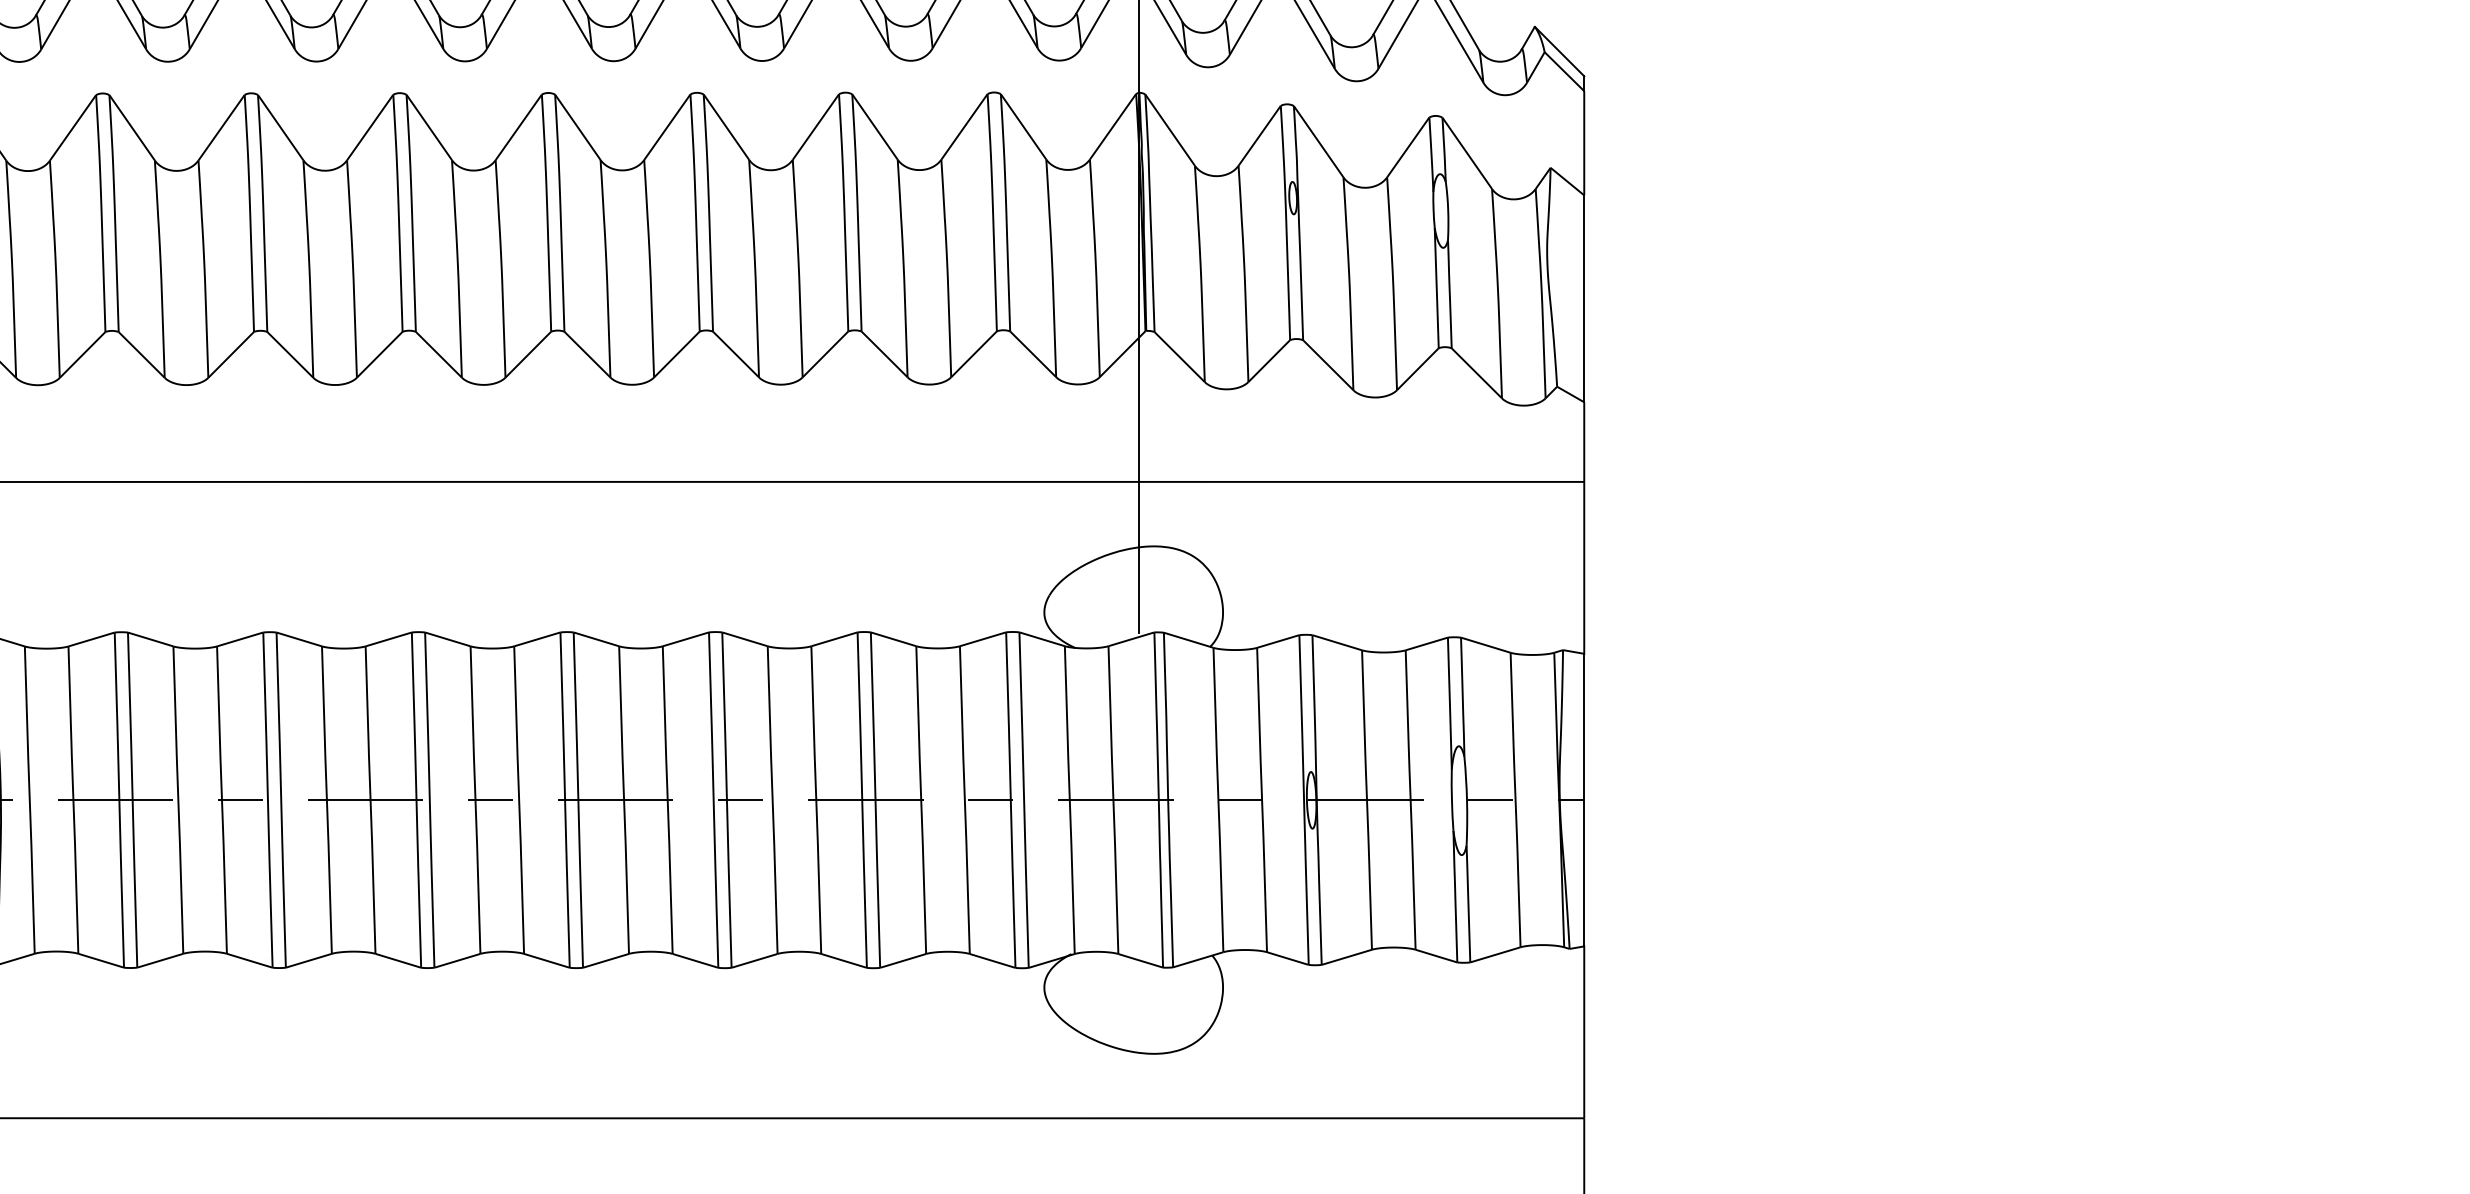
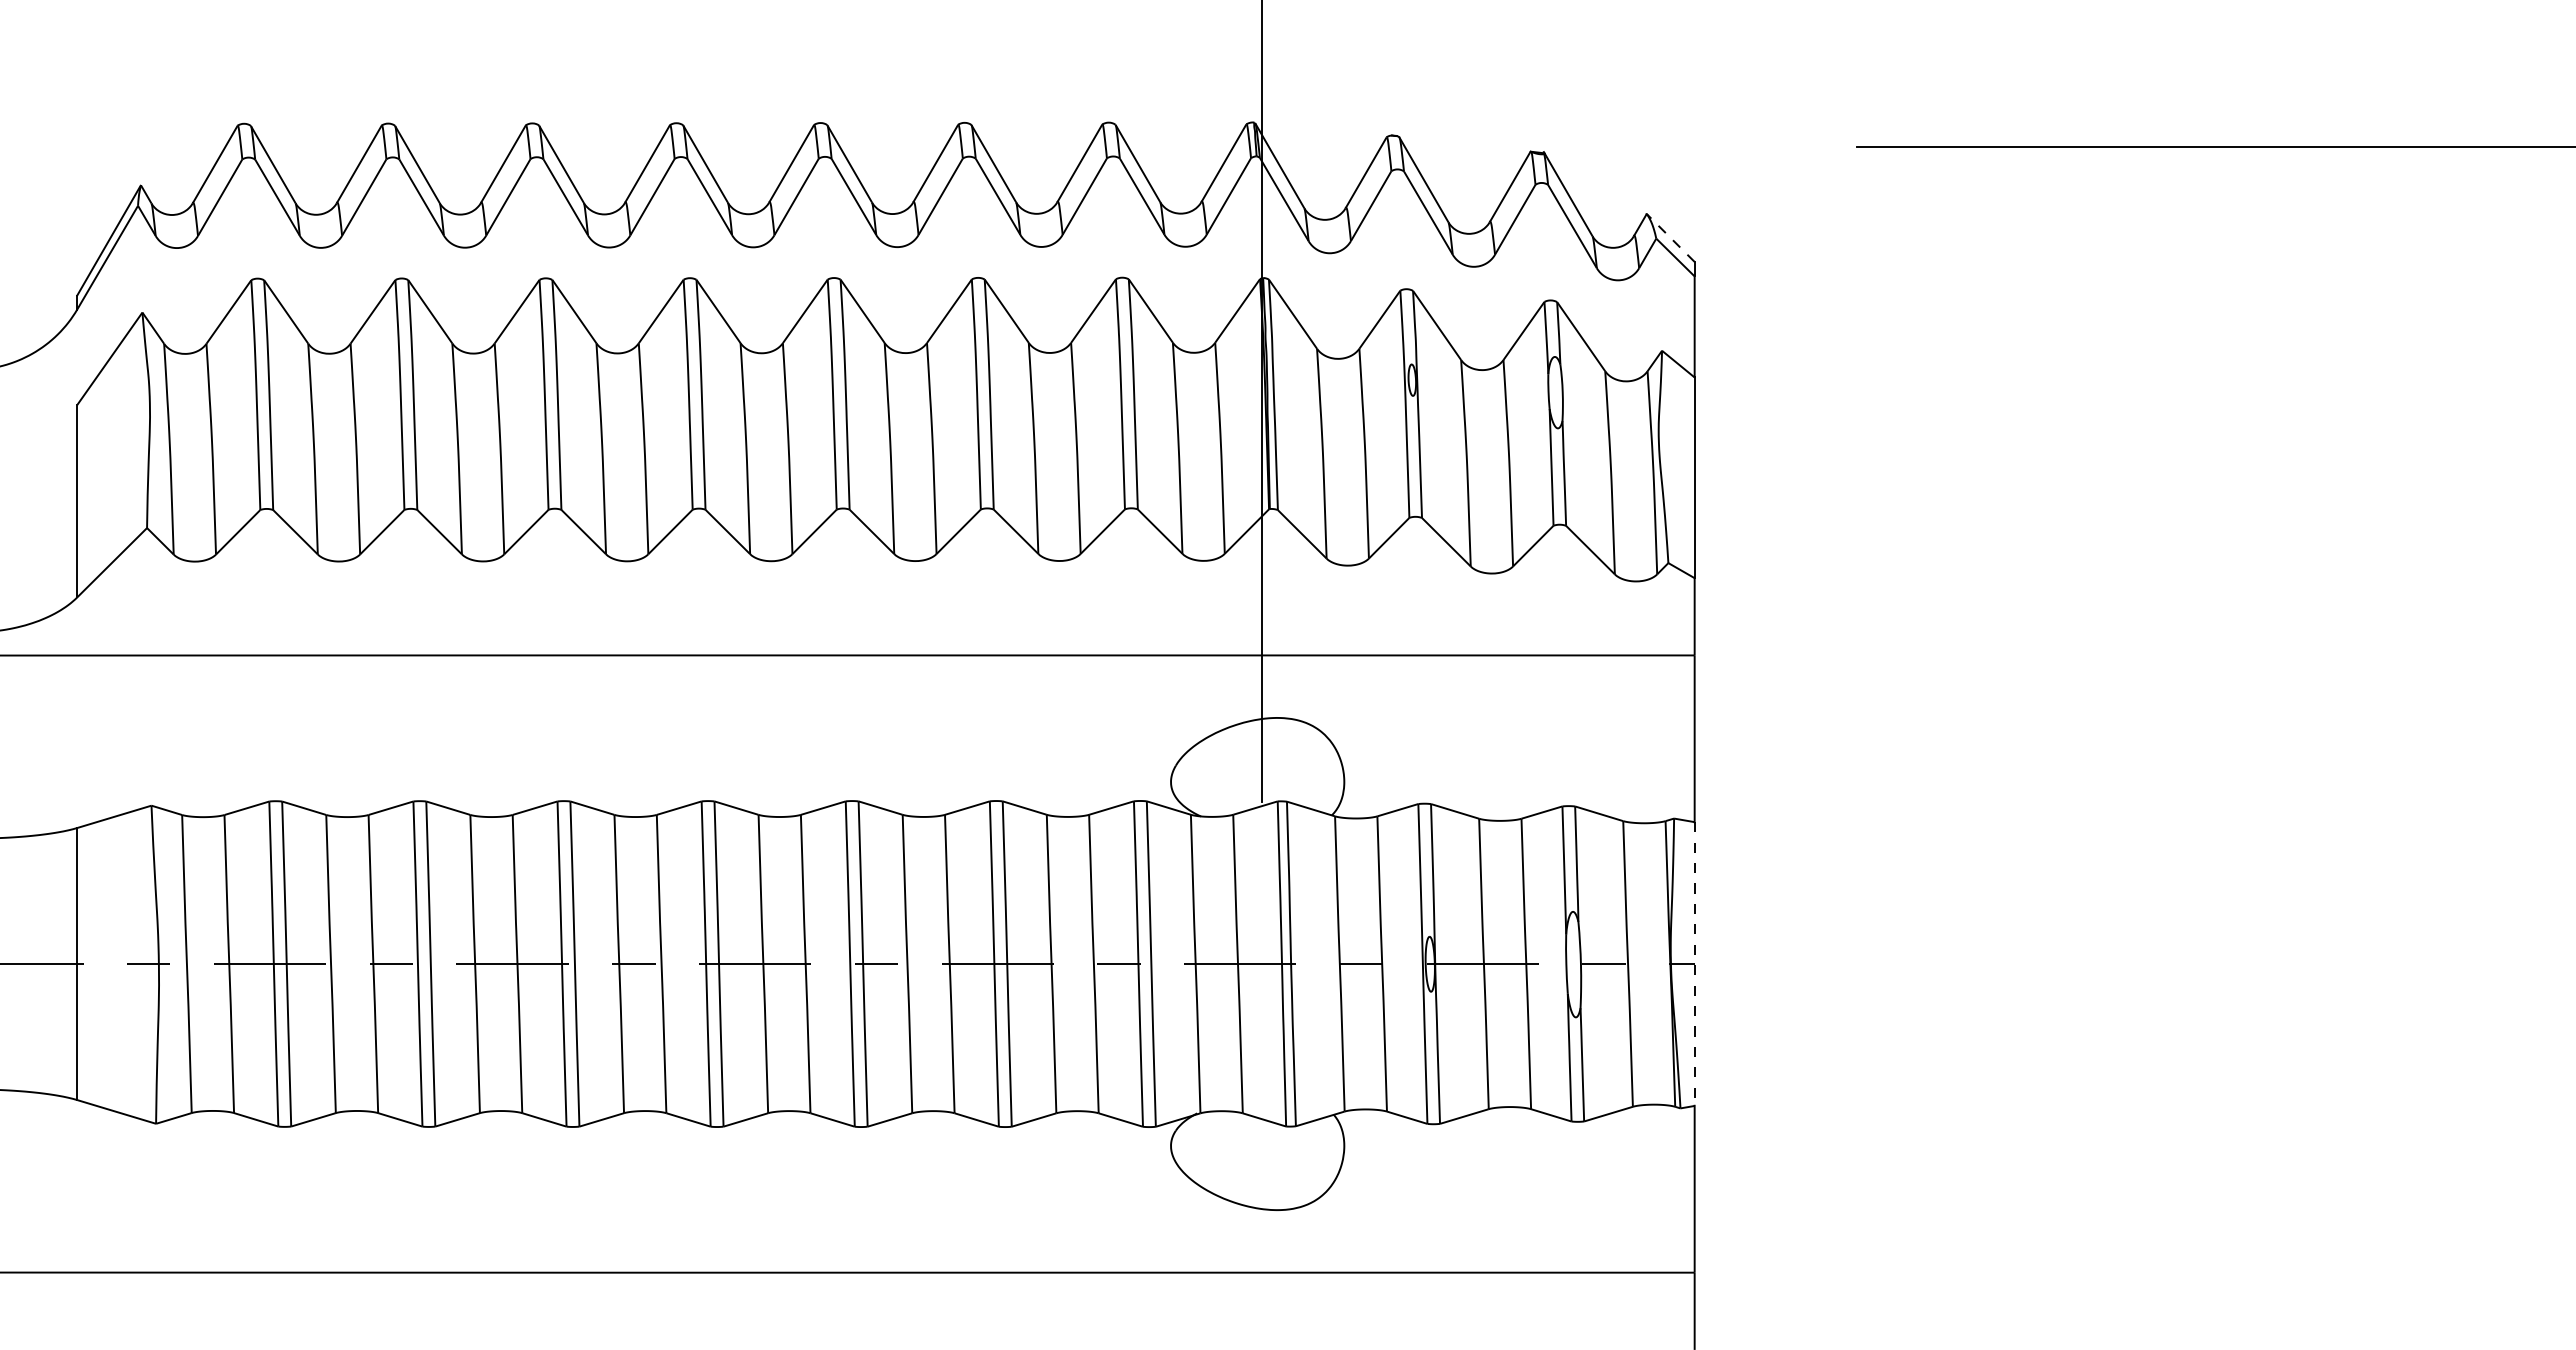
line: (1559, 52) -> (1670, 238), solid -> dashed
line: (1584, 800) -> (1694, 964), solid -> dashed

